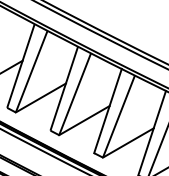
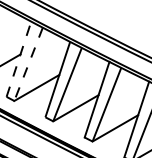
line: (20, 66) -> (18, 59), solid -> dashed
line: (32, 70) -> (29, 63), solid -> dashed

